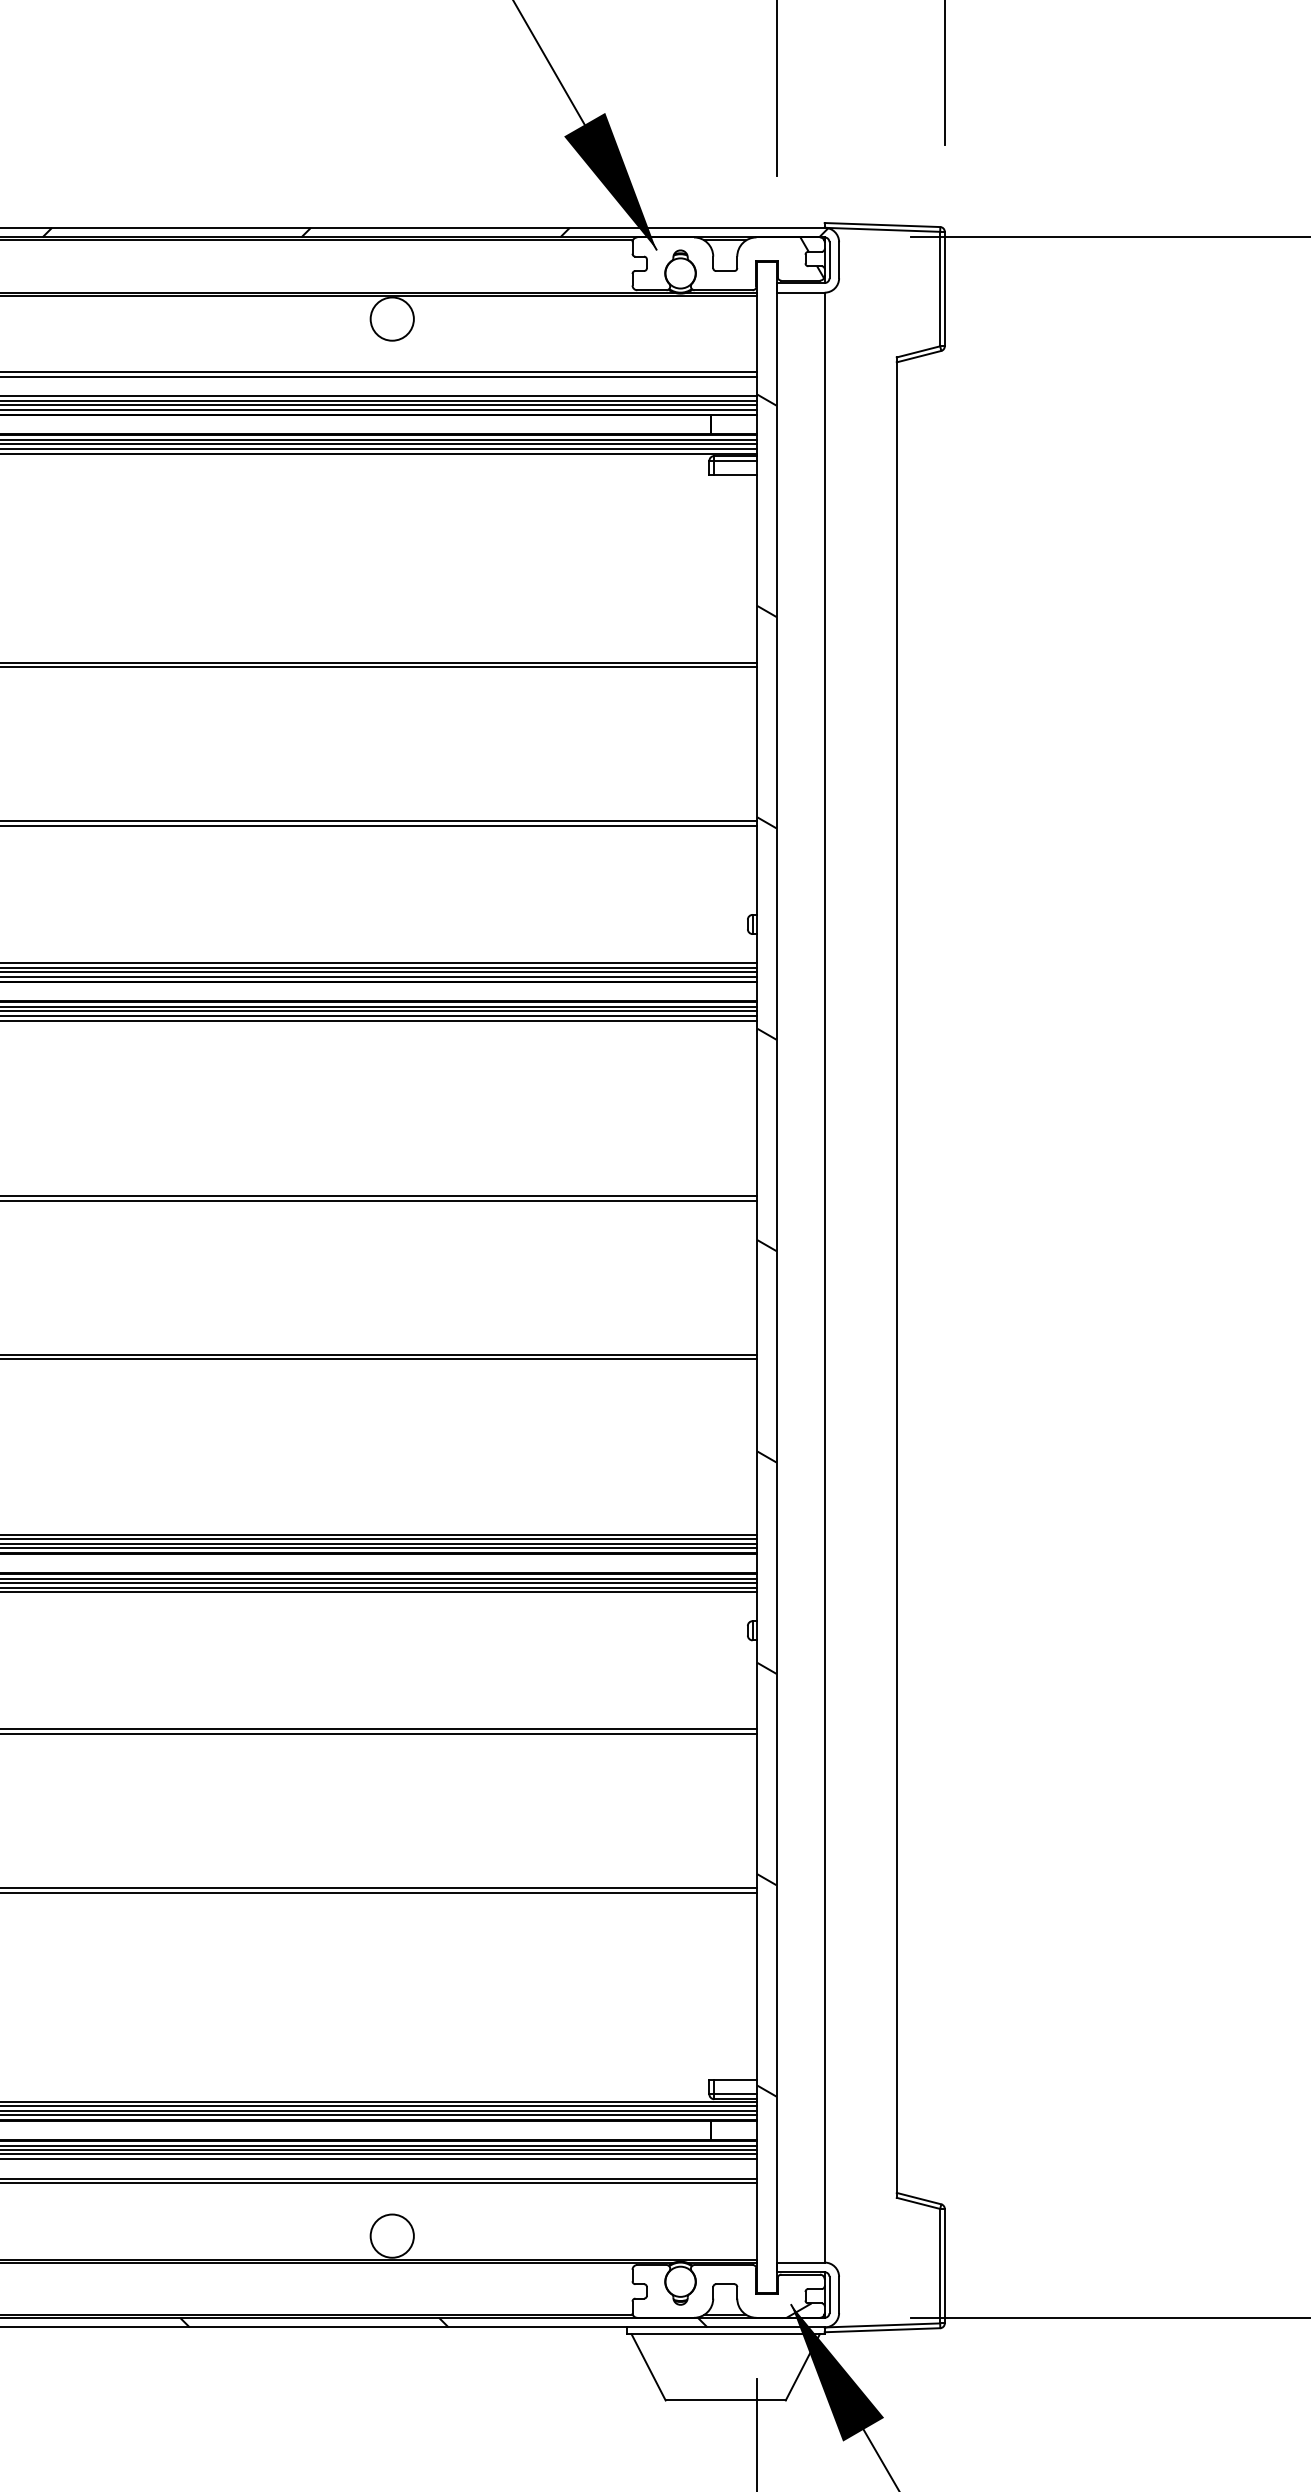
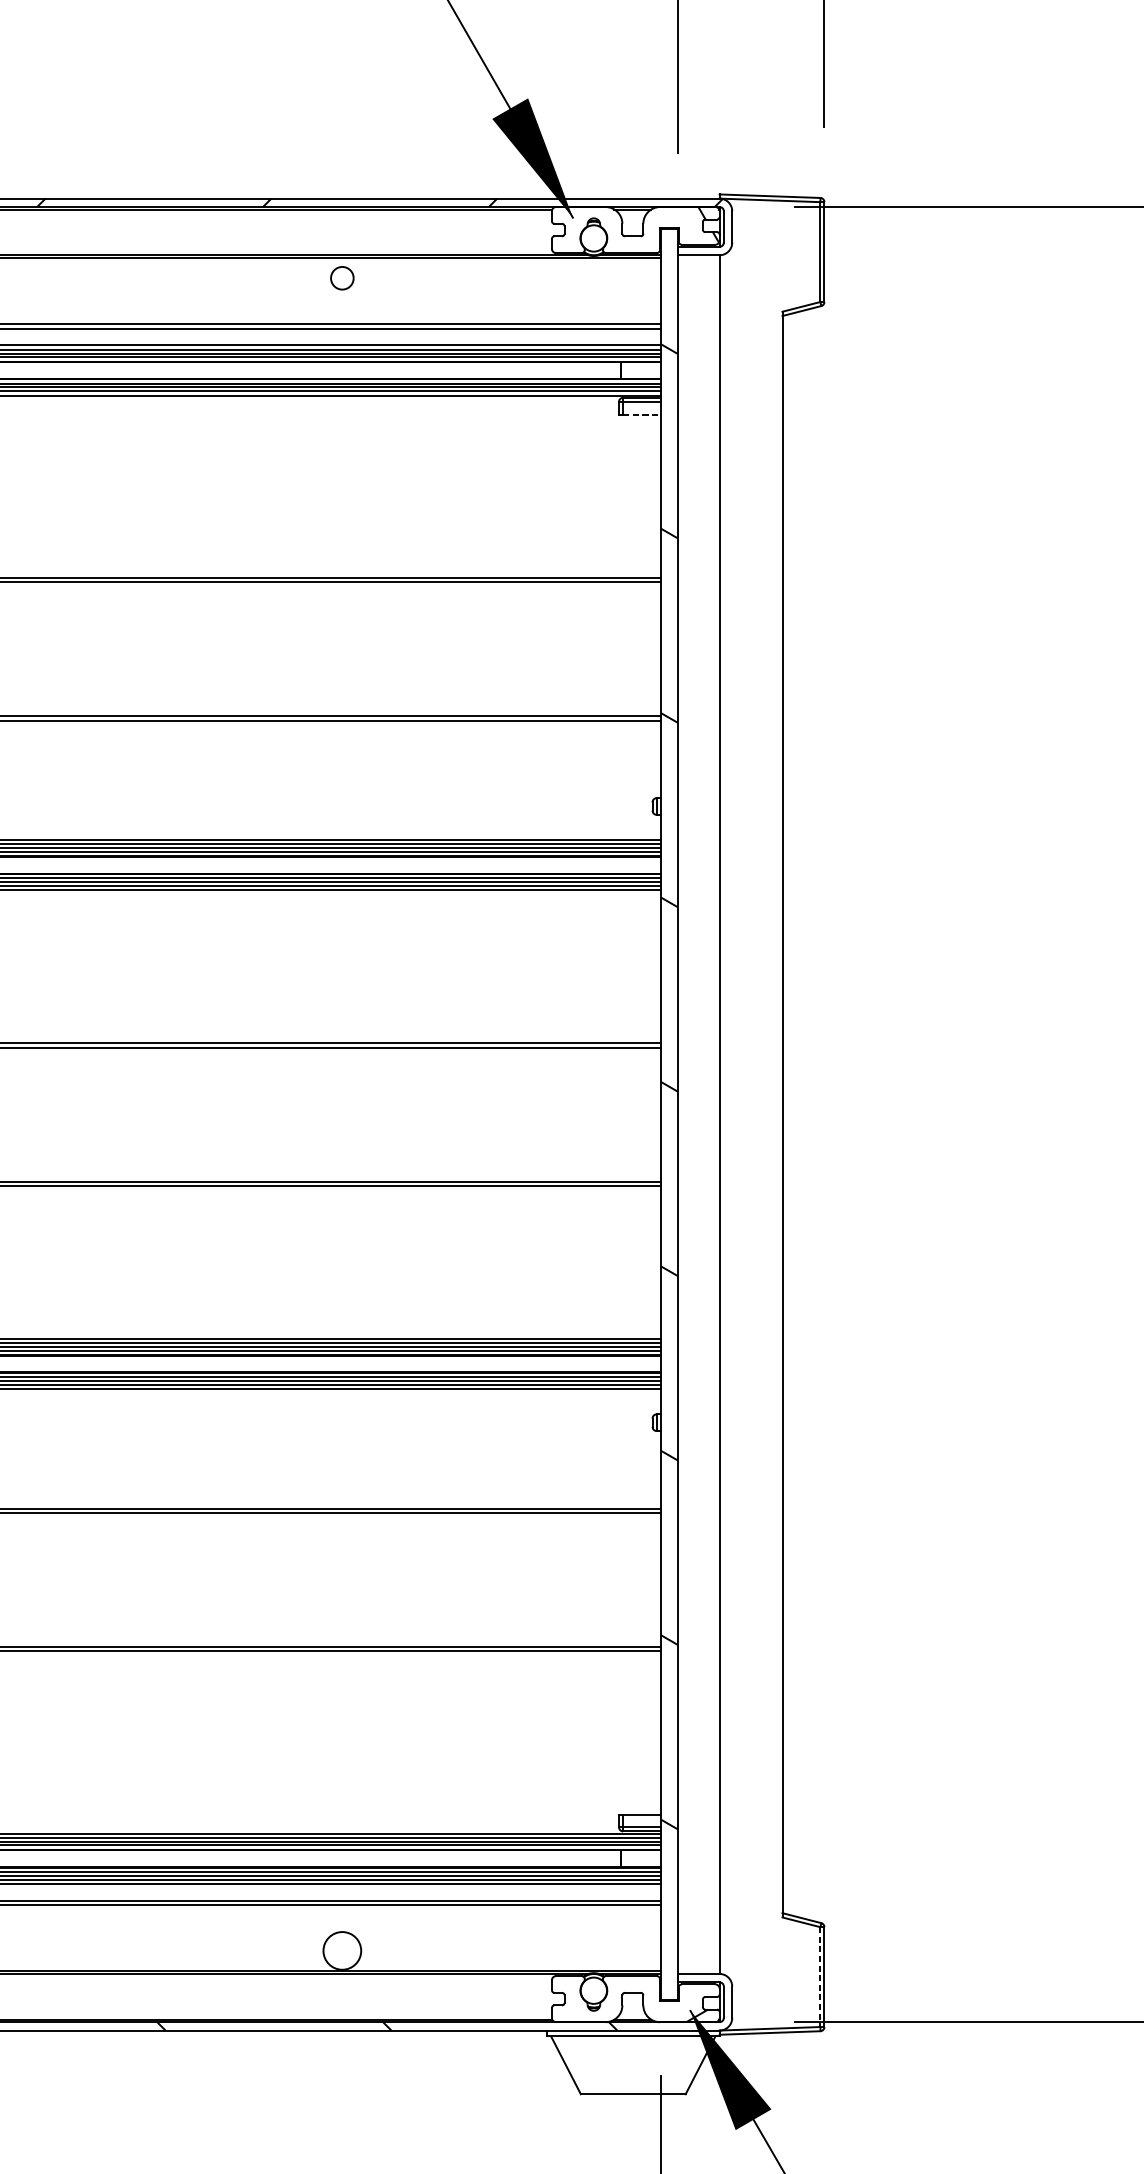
circle: (391, 318) -> (341, 277), size x0.6
line: (735, 475) -> (641, 414), solid -> dashed
line: (940, 2266) -> (820, 1977), solid -> dashed

